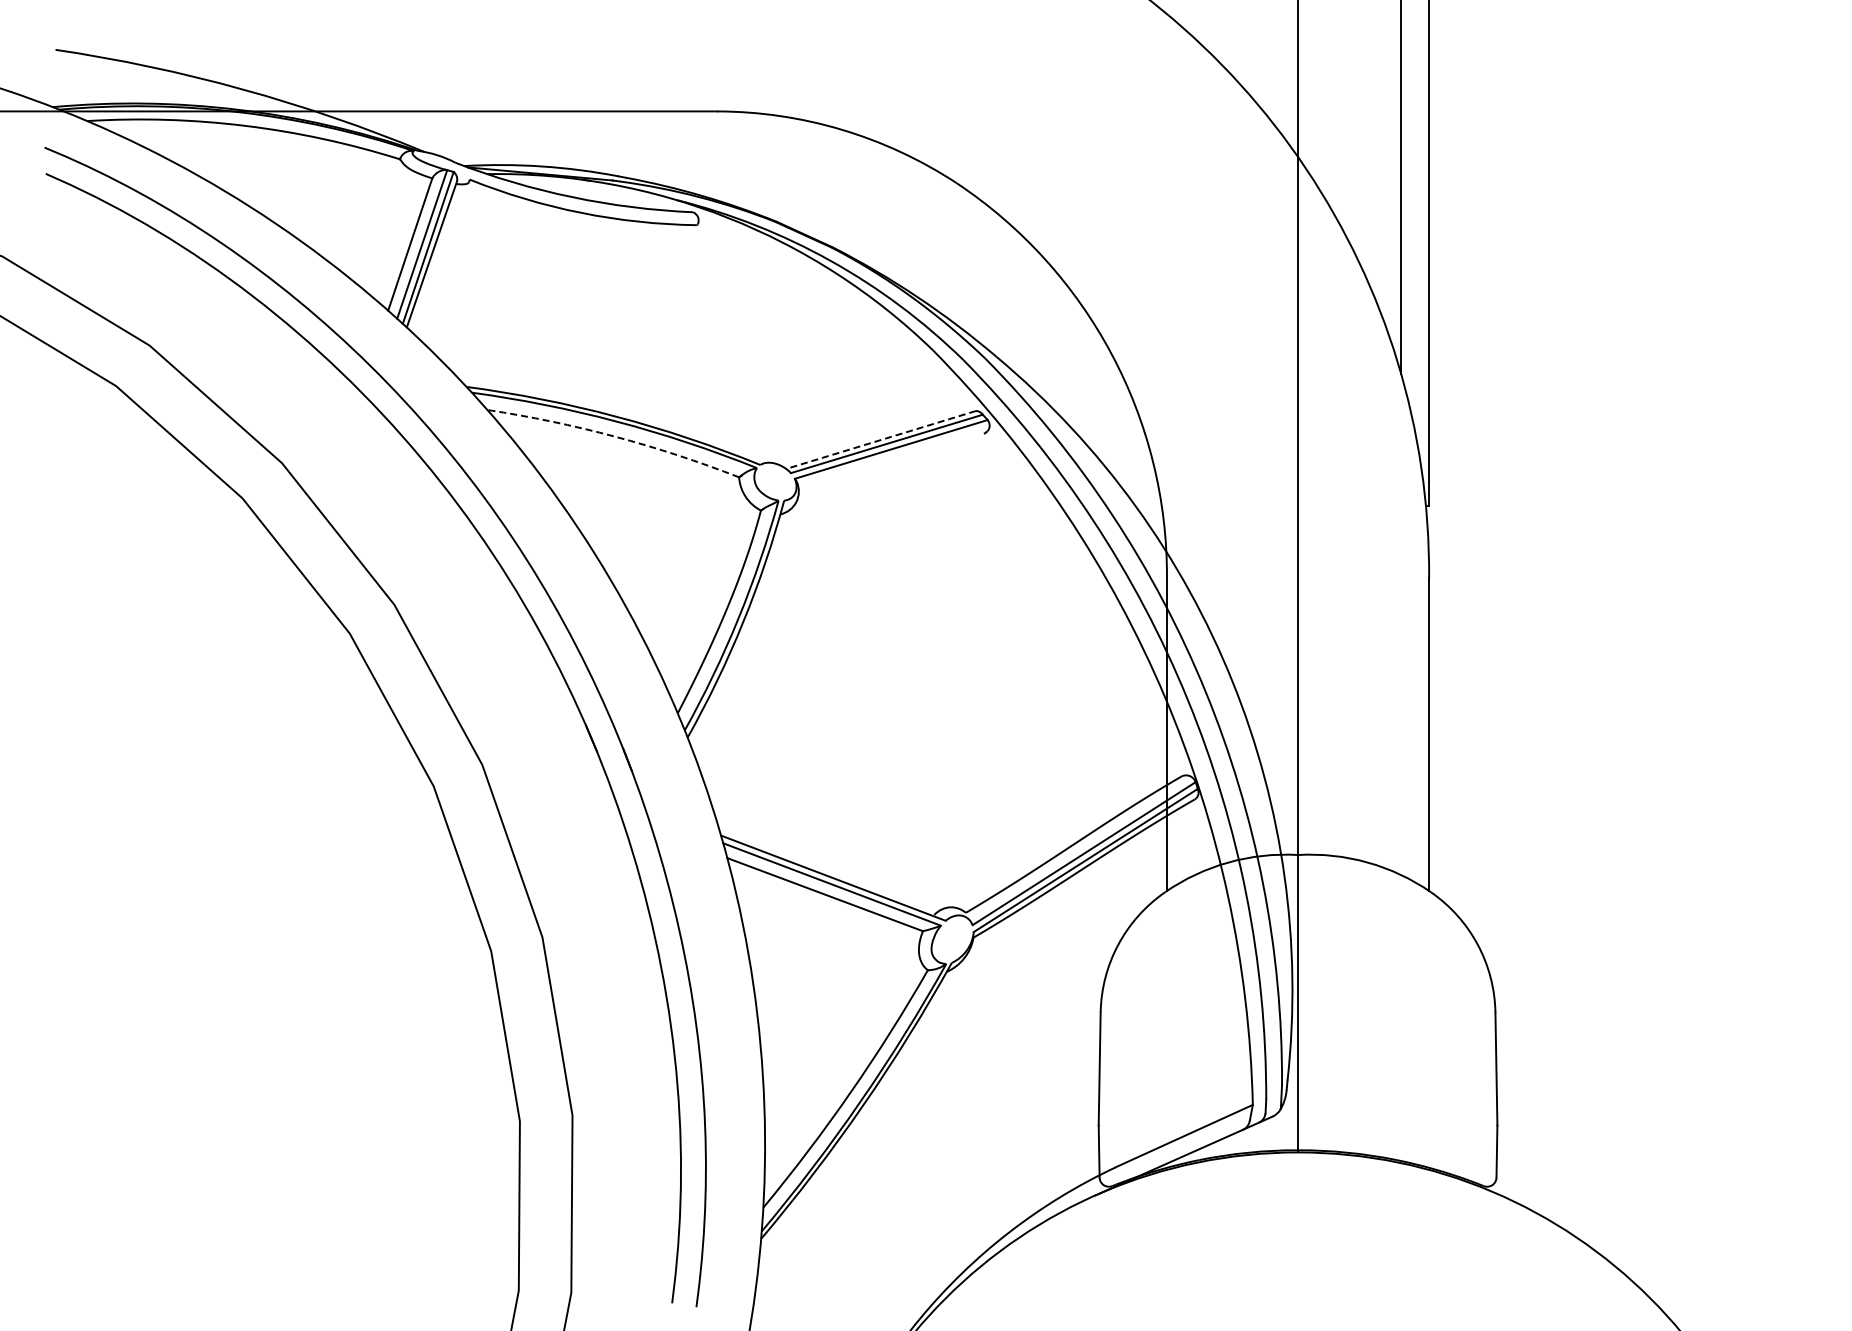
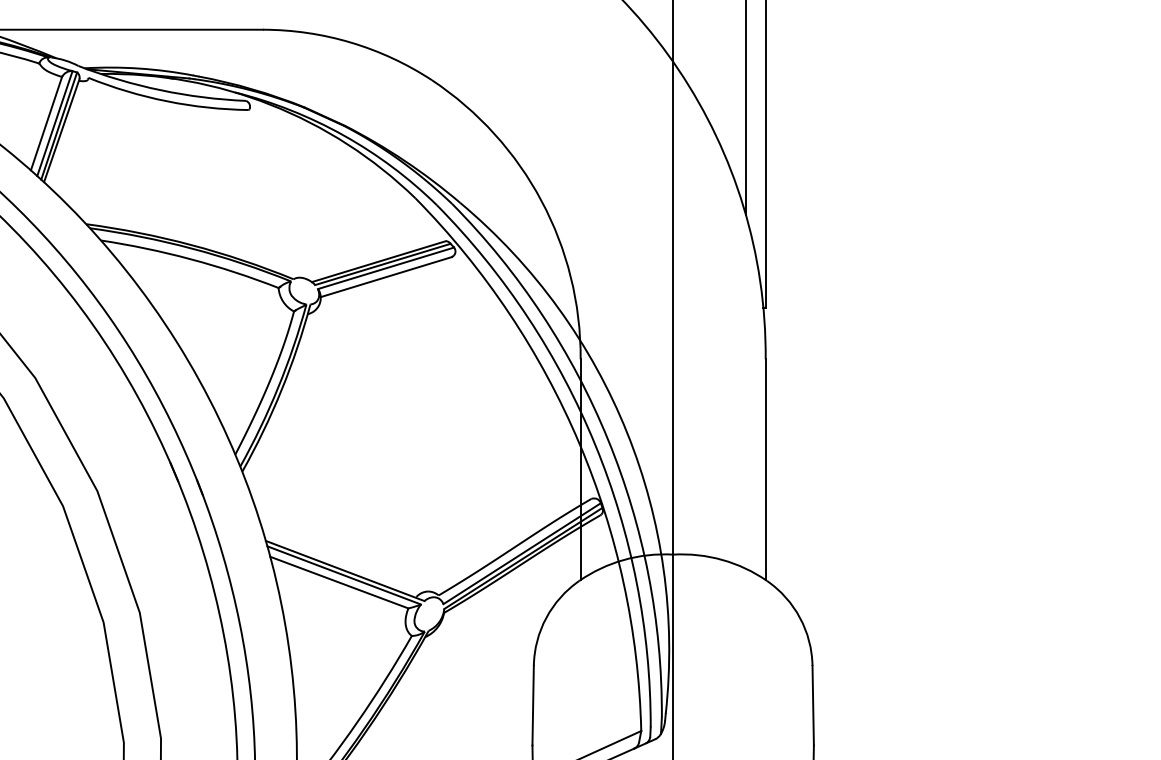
arc: (615, 436) -> (191, 259), dashed -> solid
line: (880, 440) -> (378, 262), dashed -> solid
line: (891, 461) -> (386, 276), added

